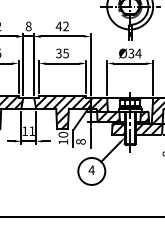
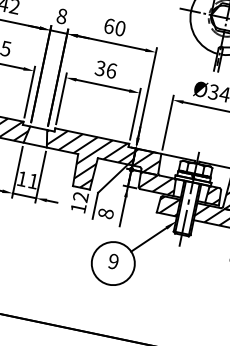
text: (61, 26) -> (113, 27), 42 -> 60
text: (66, 53) -> (112, 70), 35 -> 36
text: (63, 134) -> (81, 196), 10 -> 12
text: (91, 170) -> (113, 261), 4 -> 9

